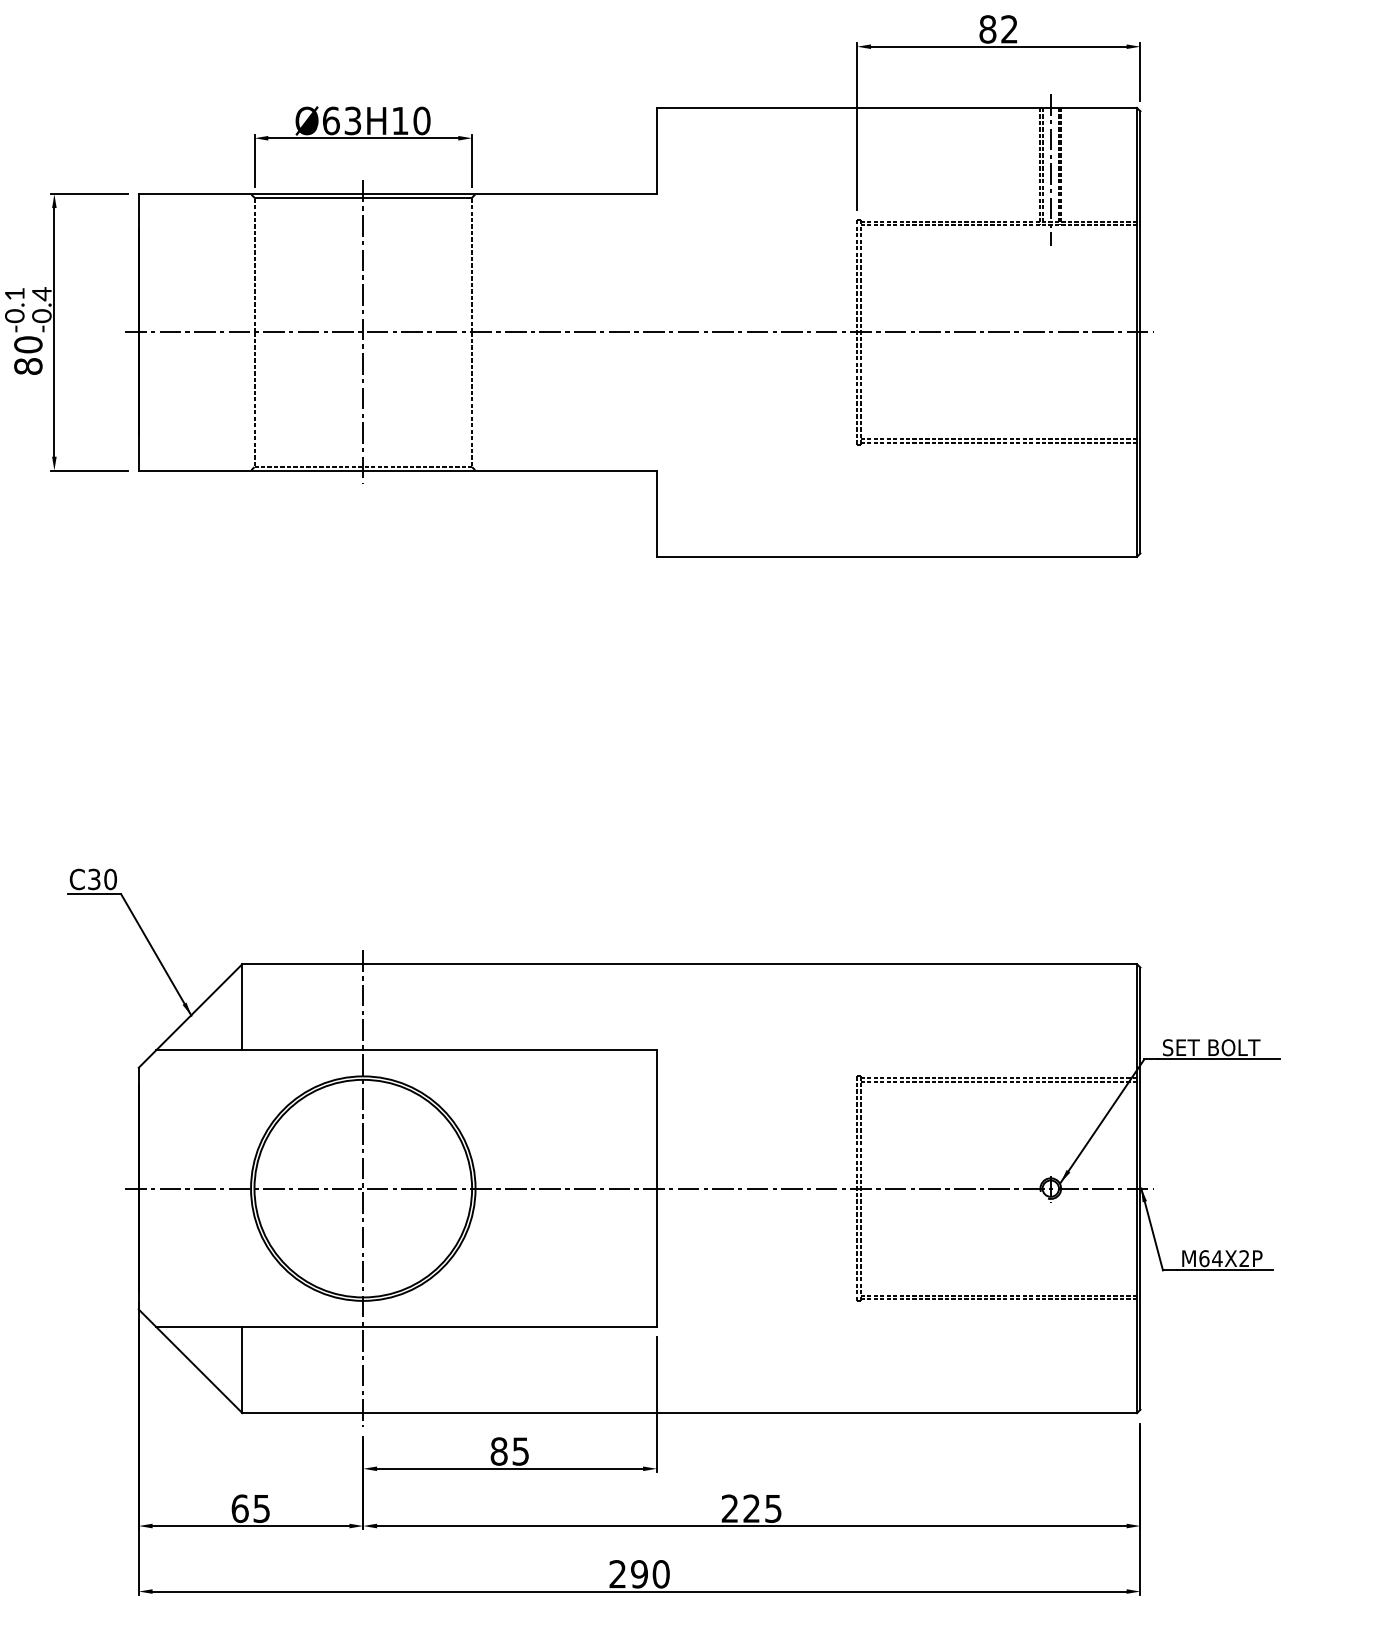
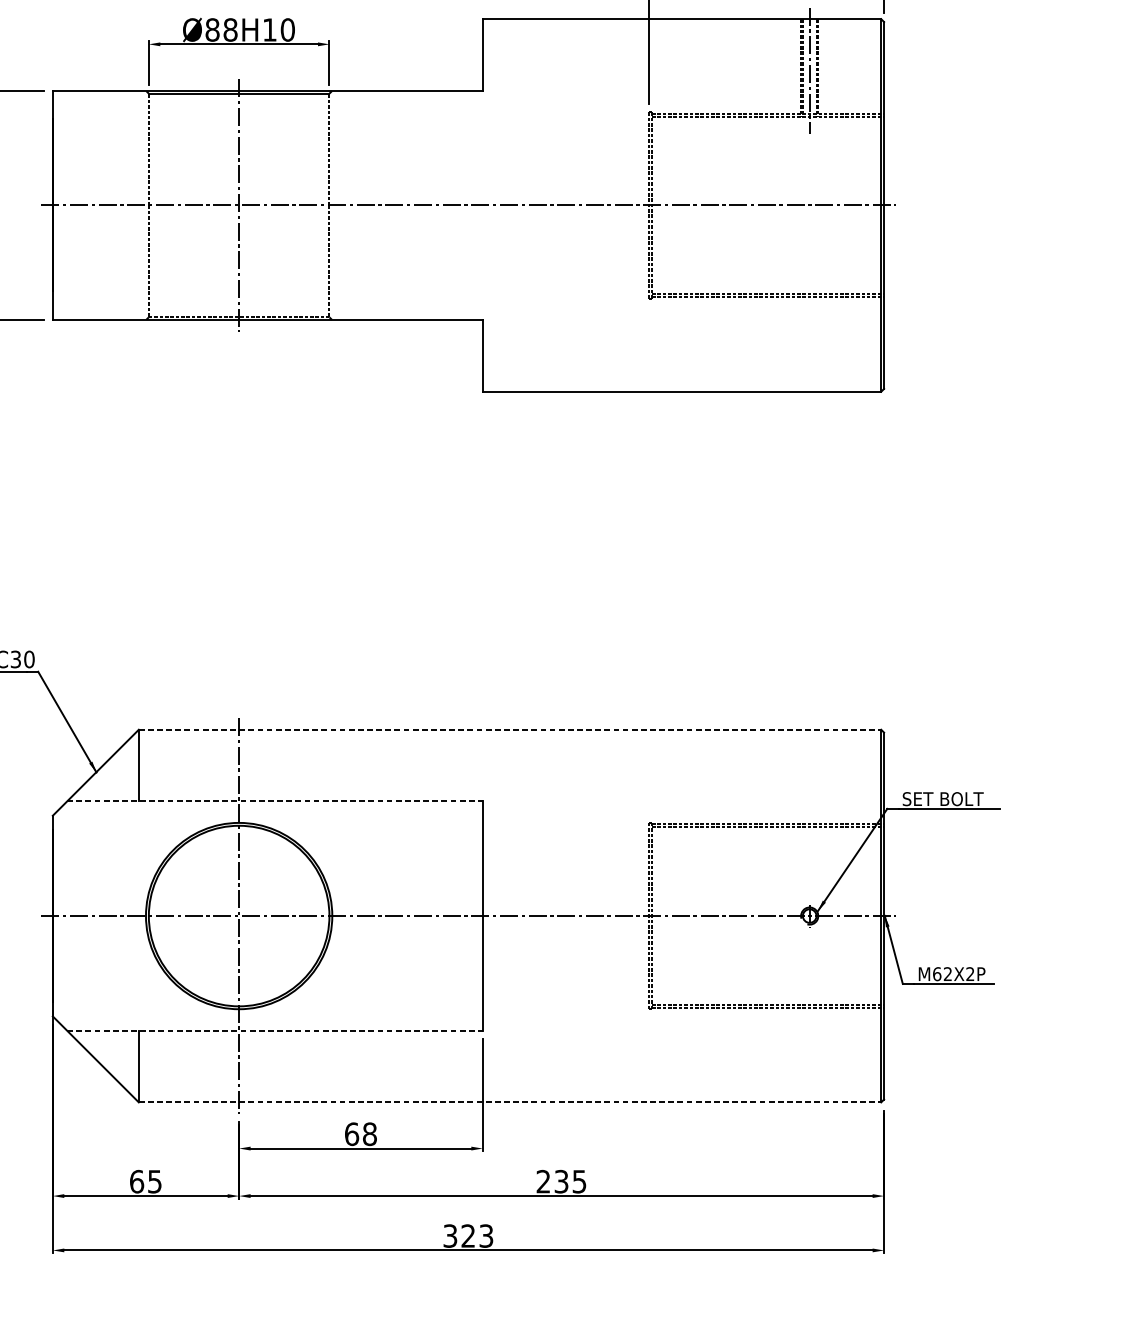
text: (341, 120) -> (221, 29), Ø63H10 -> Ø88H10
line: (690, 964) -> (510, 730), solid -> dashed
line: (406, 1050) -> (275, 801), solid -> dashed
text: (1217, 1258) -> (948, 974), M64X2P -> M62X2P
line: (406, 1326) -> (275, 1030), solid -> dashed
line: (690, 1413) -> (510, 1102), solid -> dashed
text: (509, 1451) -> (360, 1134), 85 -> 68
text: (751, 1508) -> (561, 1181), 225 -> 235
text: (639, 1574) -> (468, 1236), 290 -> 323

